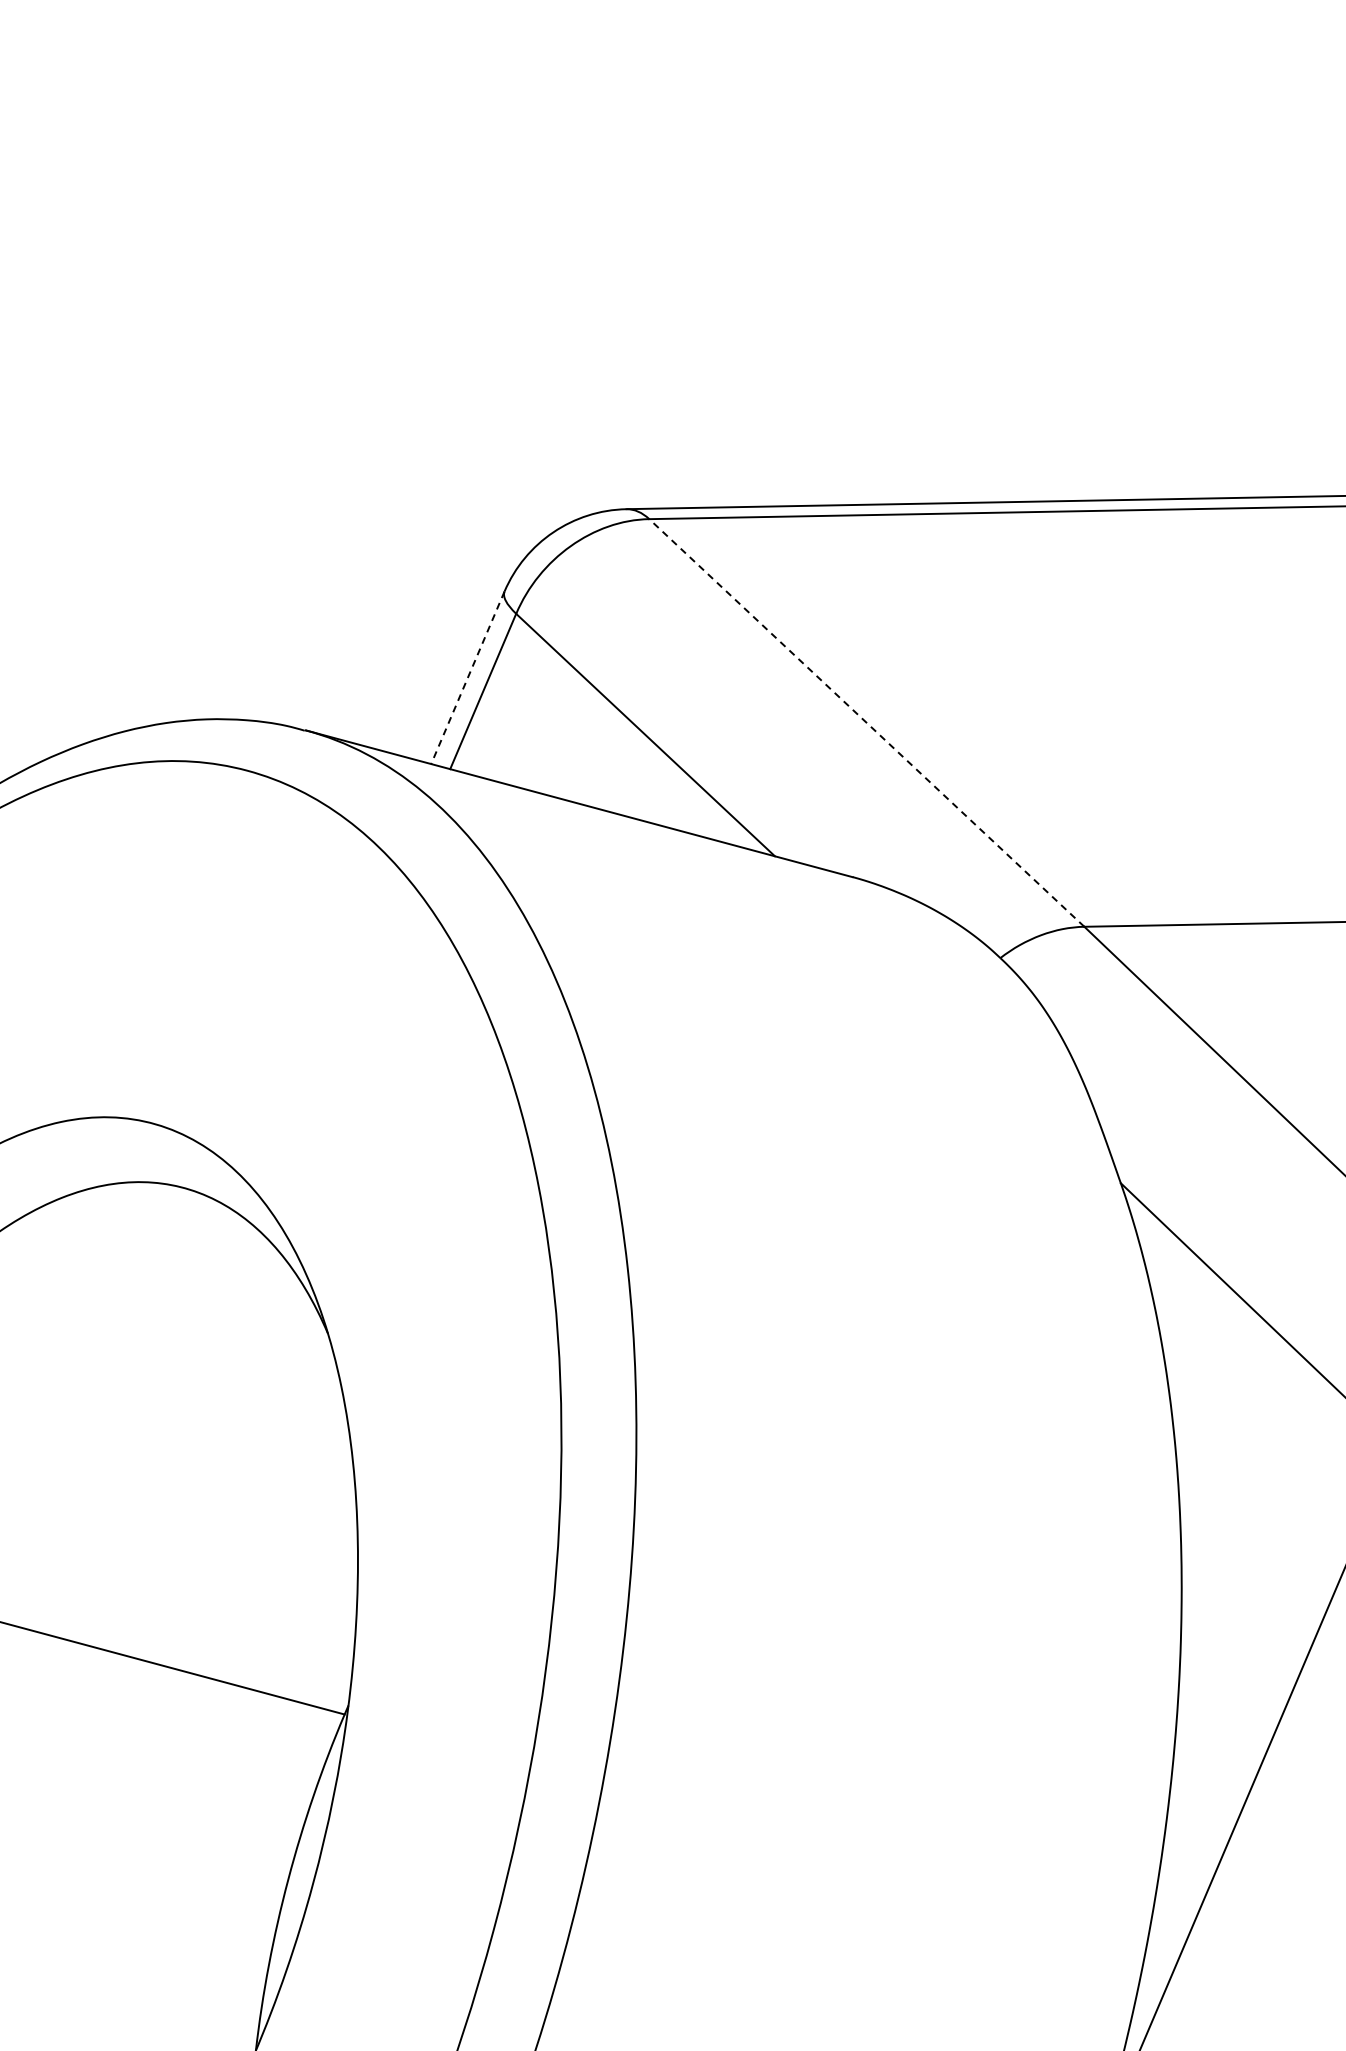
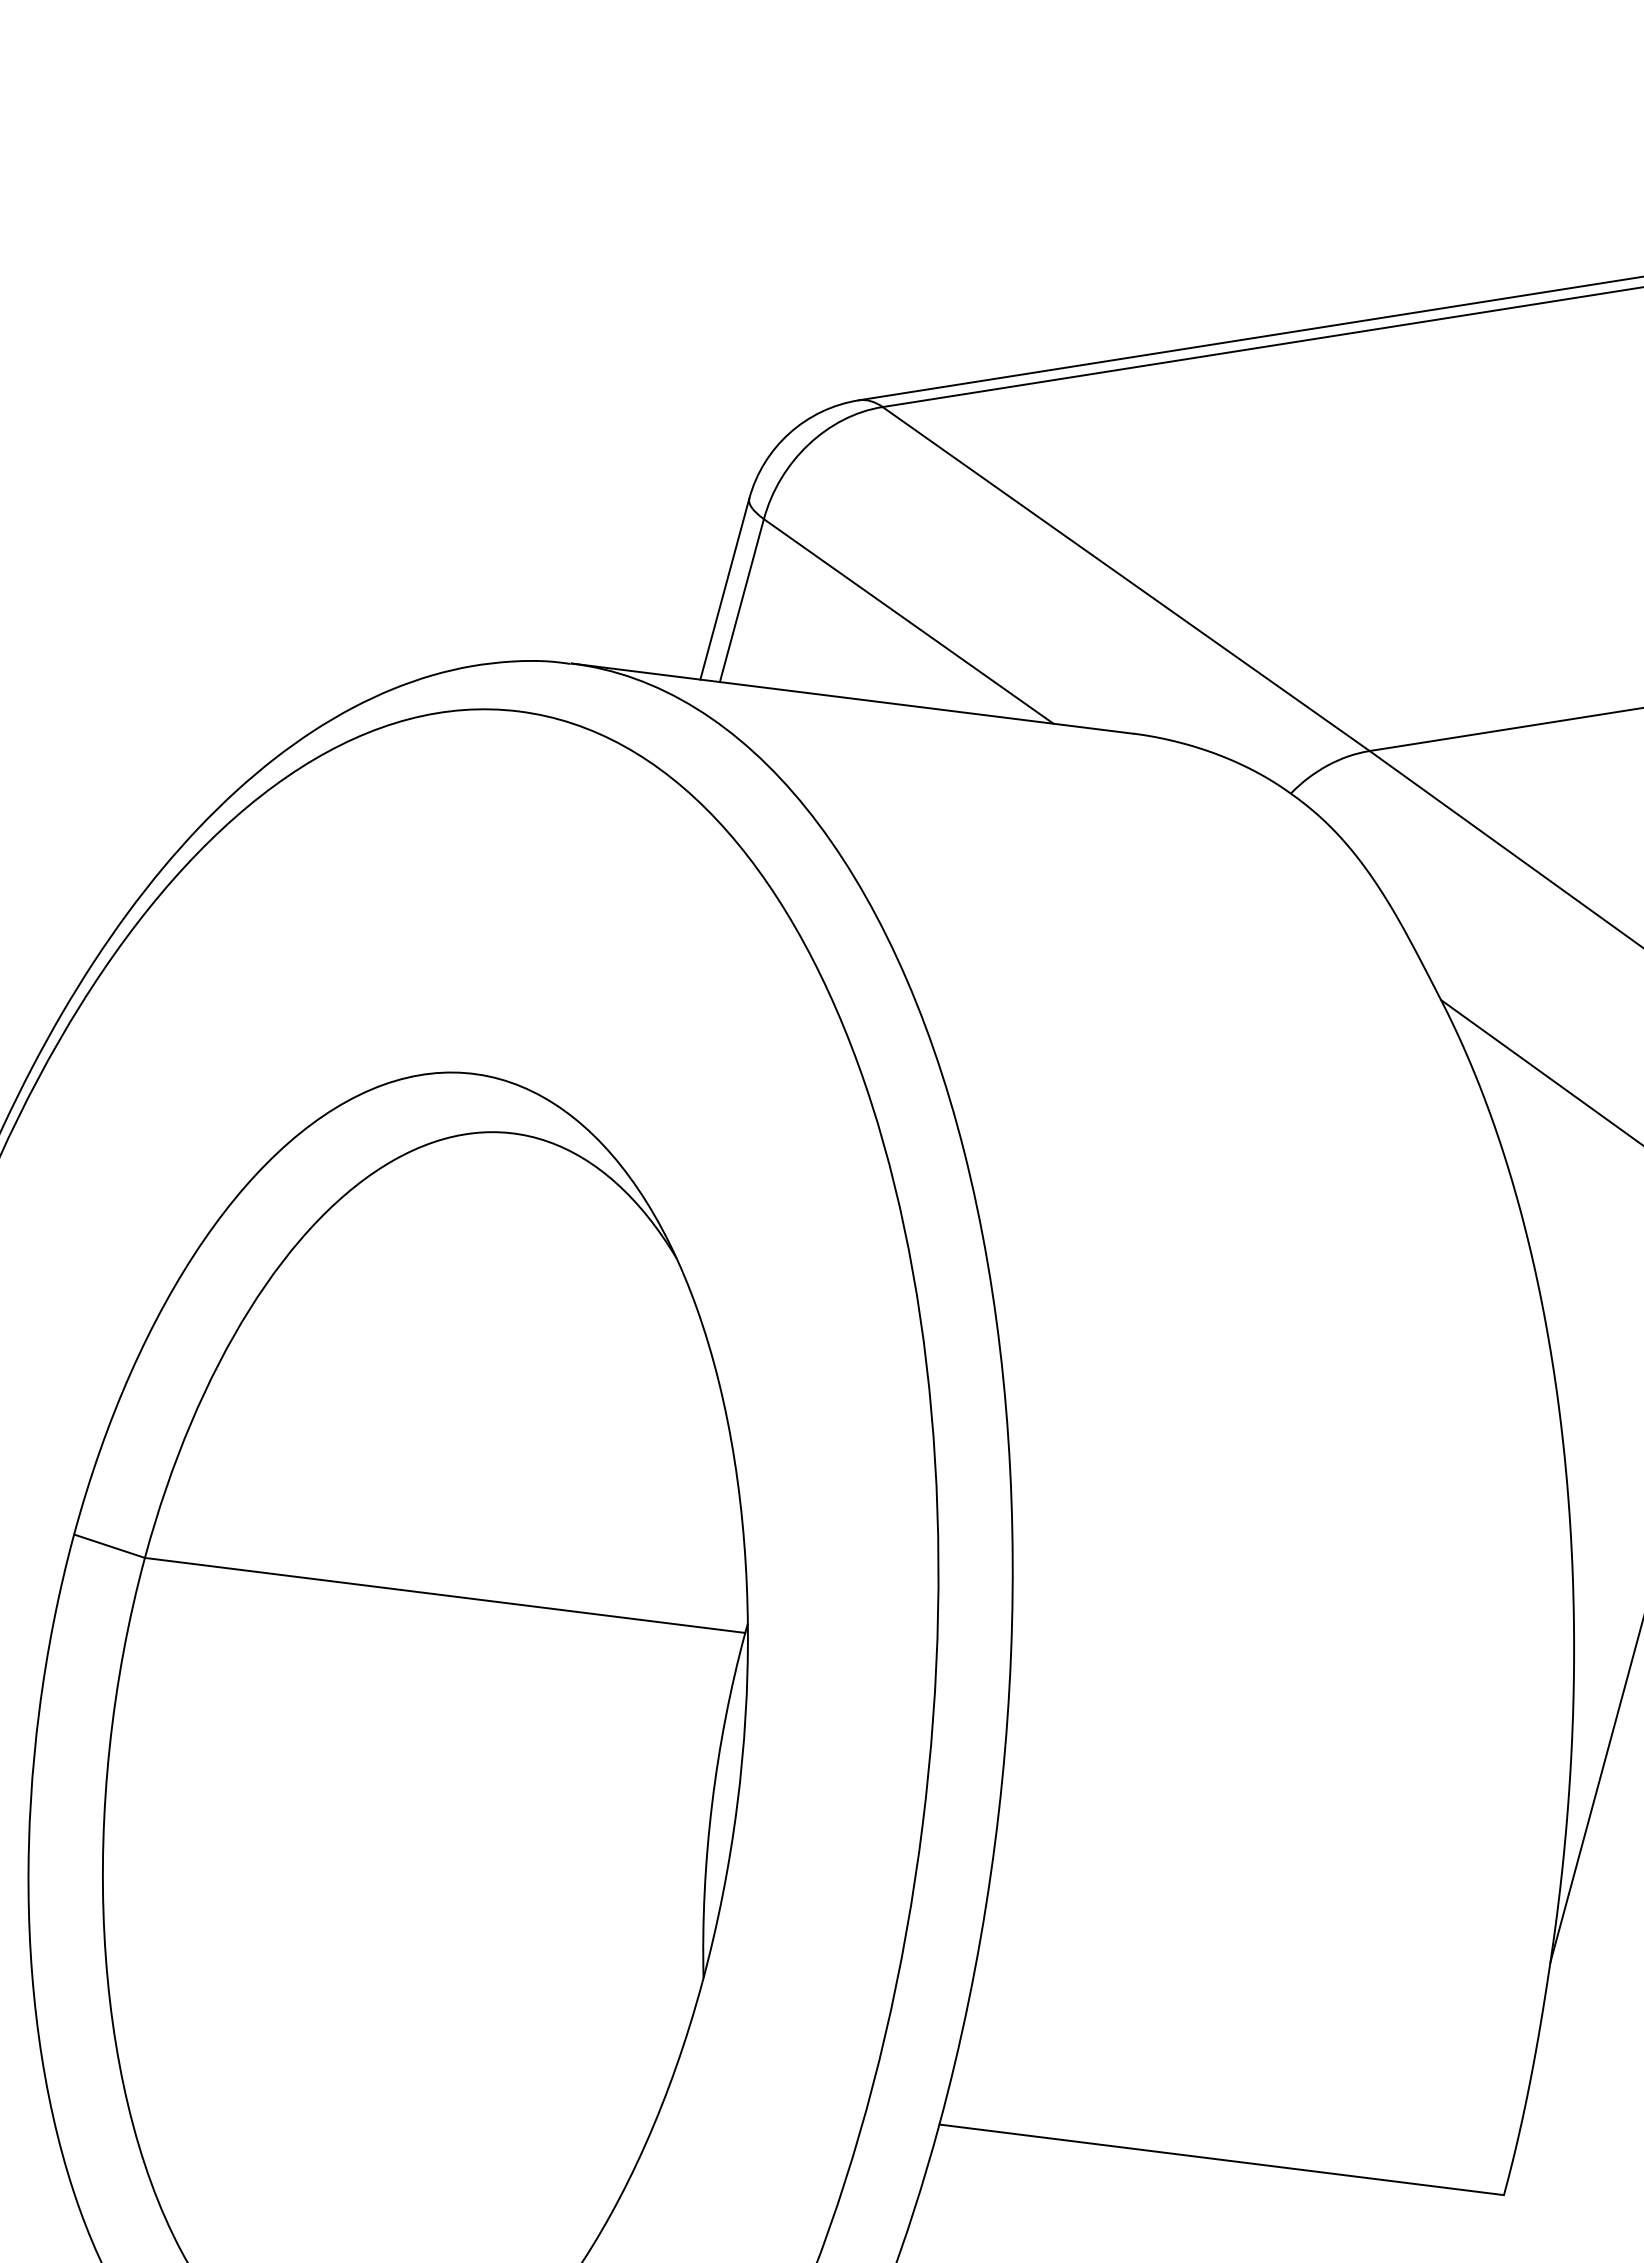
line: (467, 678) -> (724, 589), dashed -> solid
line: (866, 722) -> (1125, 578), dashed -> solid

